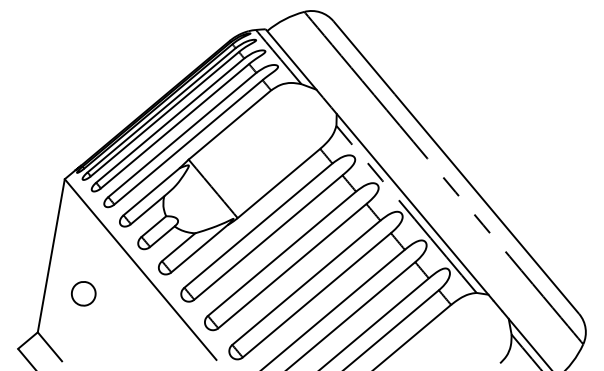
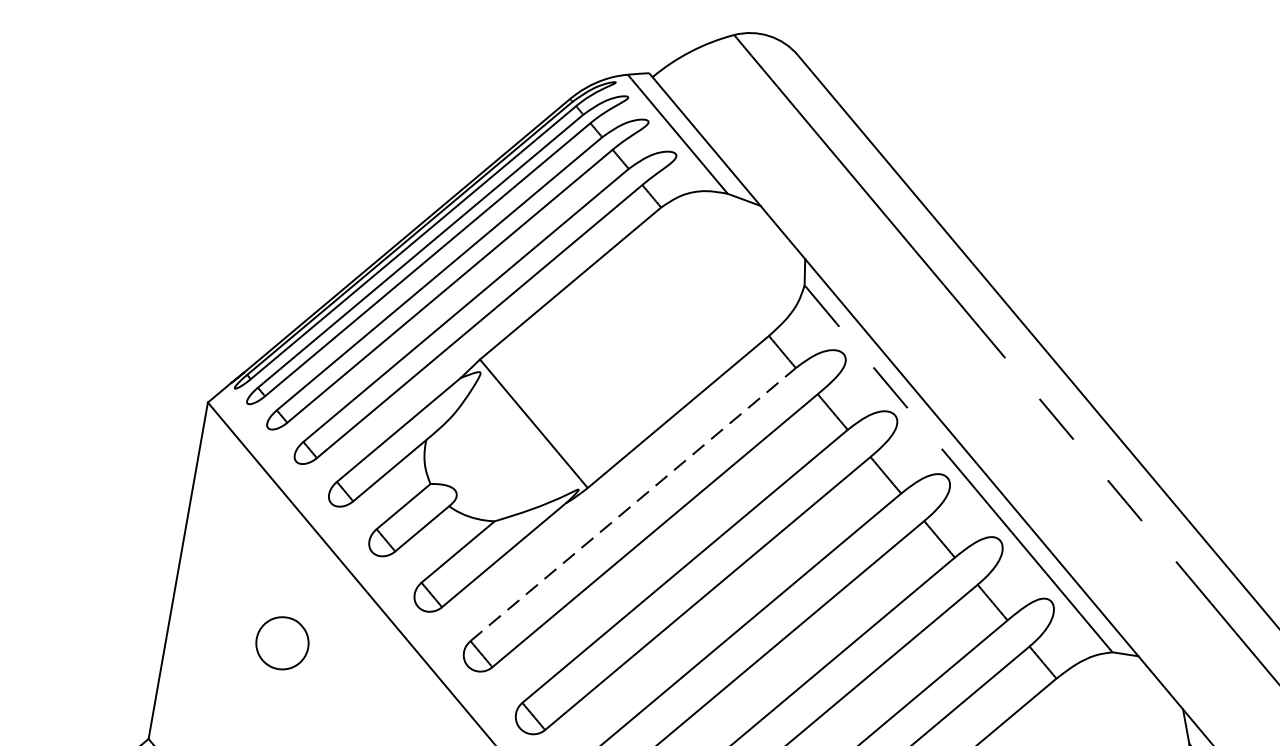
line: (258, 225) -> (633, 504), solid -> dashed
part: (83, 293) -> (281, 642), moved

